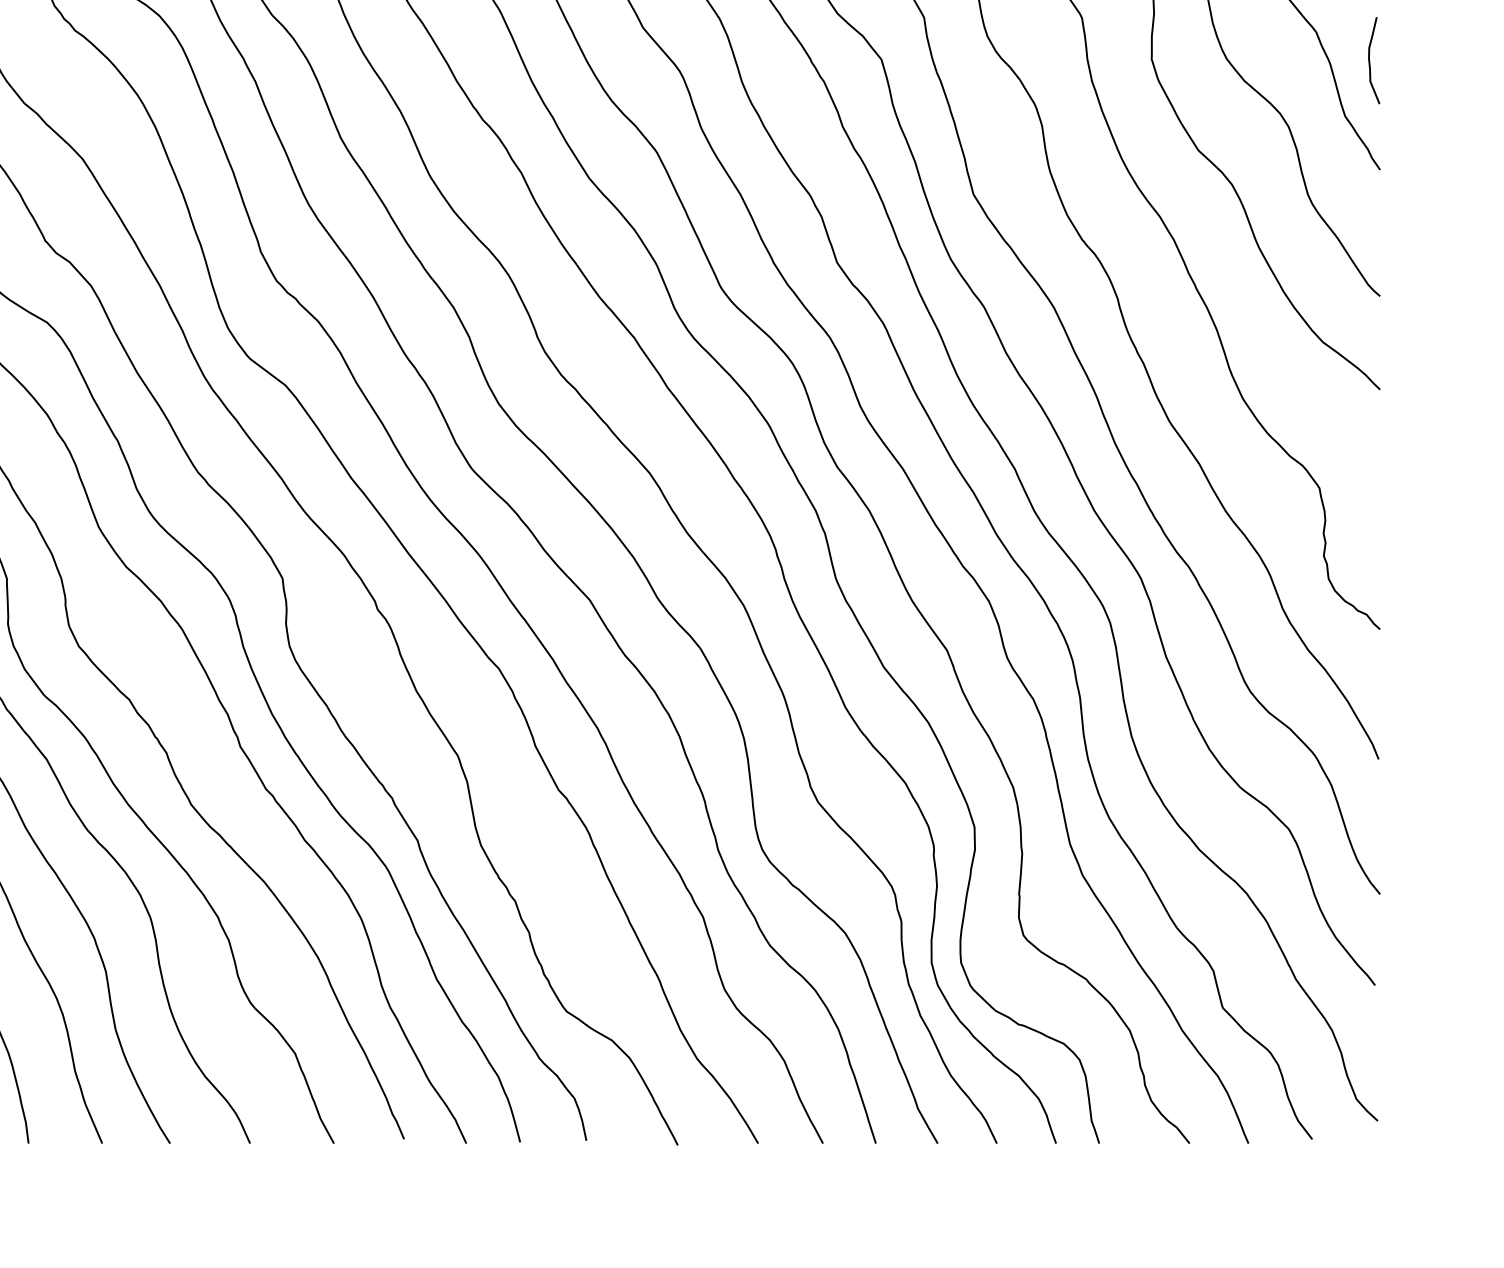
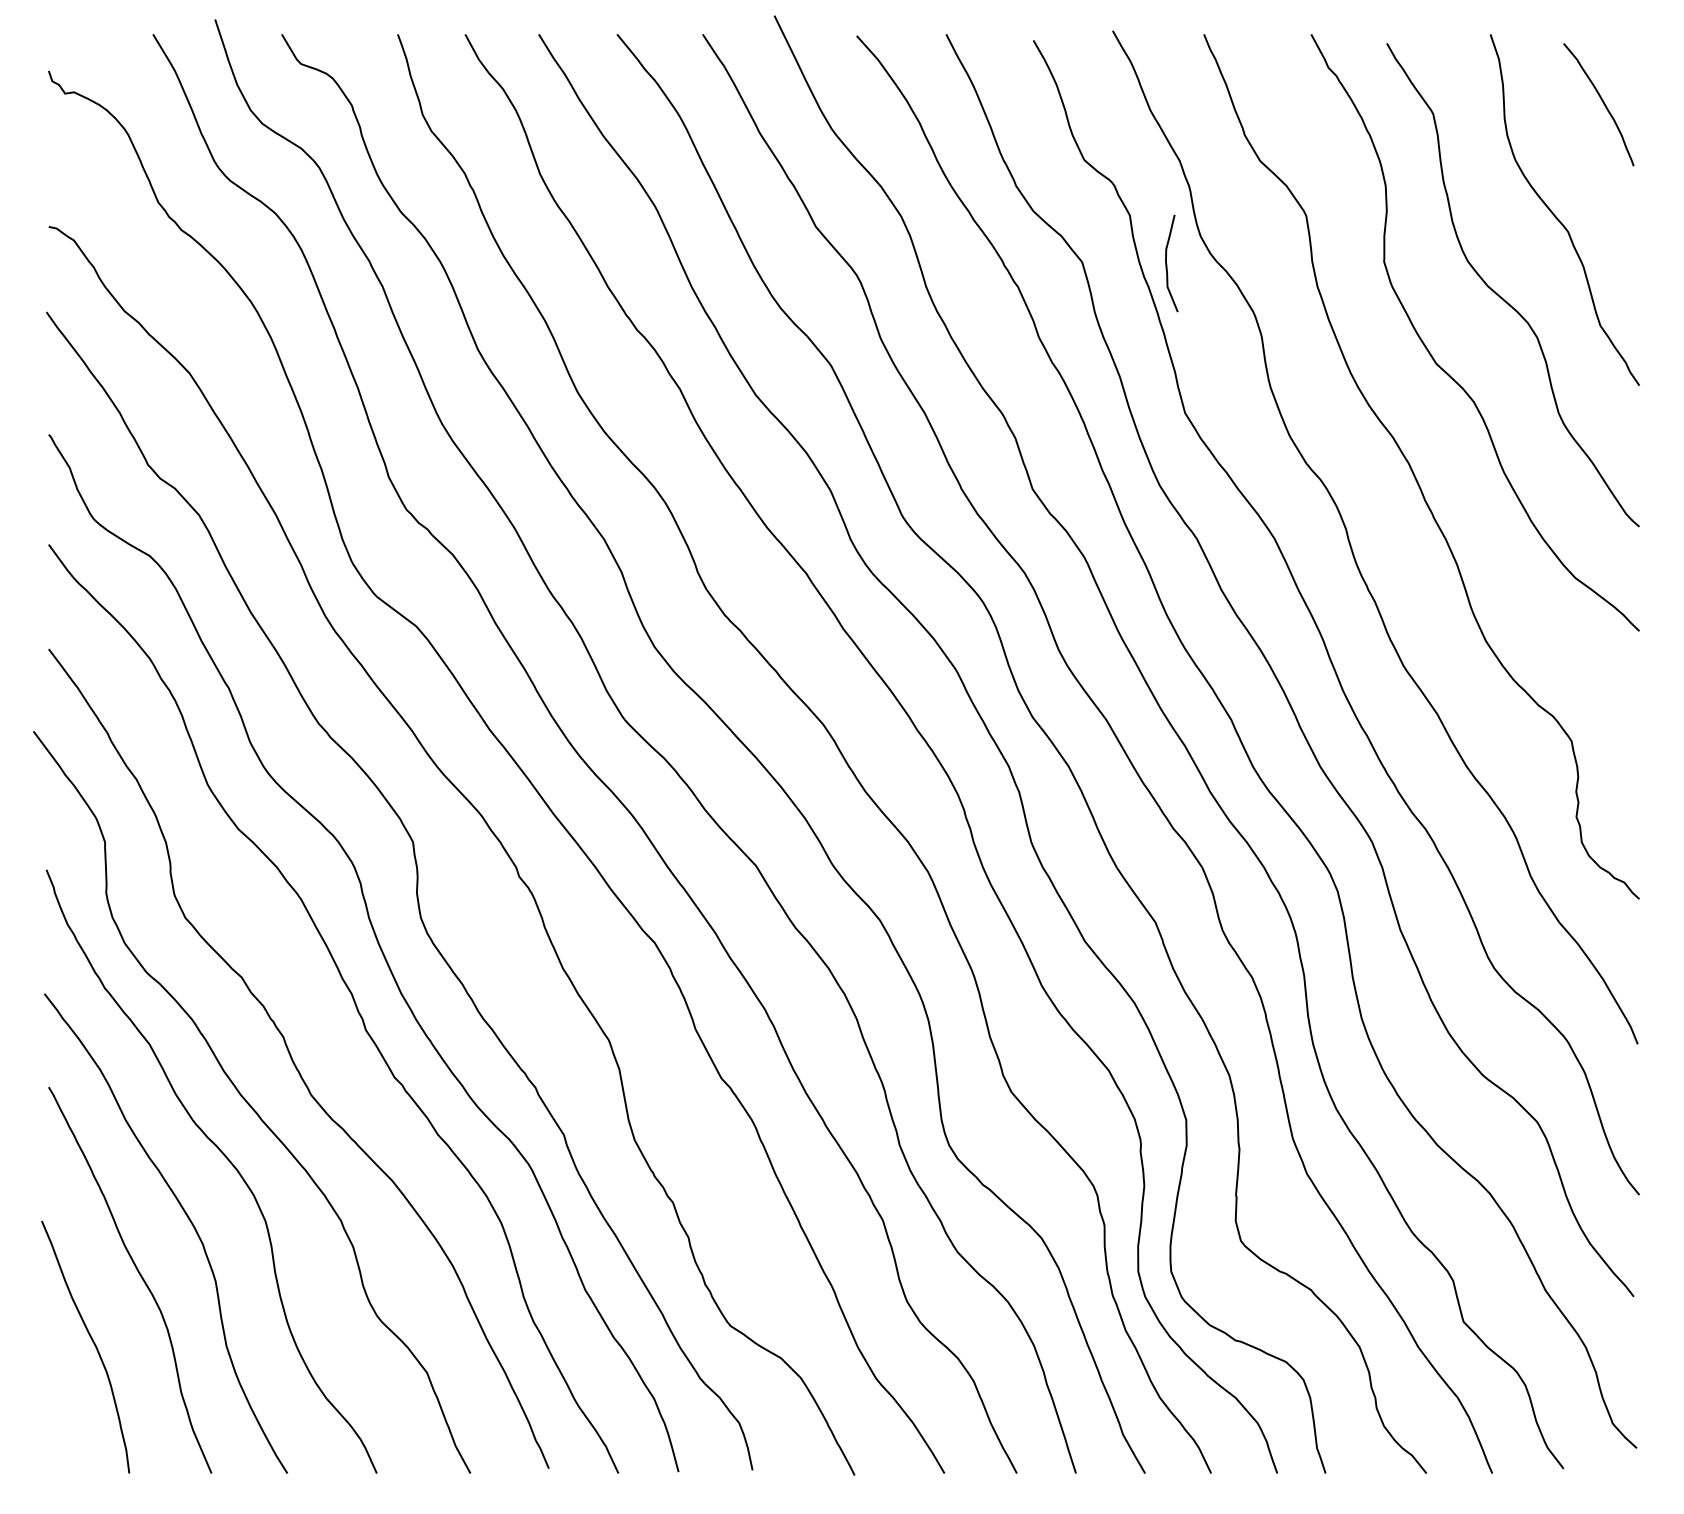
curve: (1370, 60) -> (1167, 263), moved

